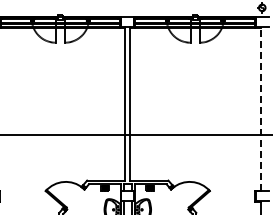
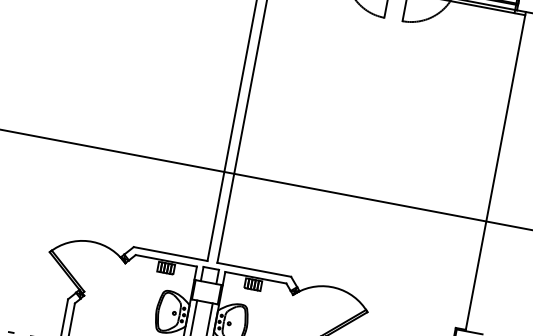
line: (260, 108) -> (495, 170), dashed -> solid

